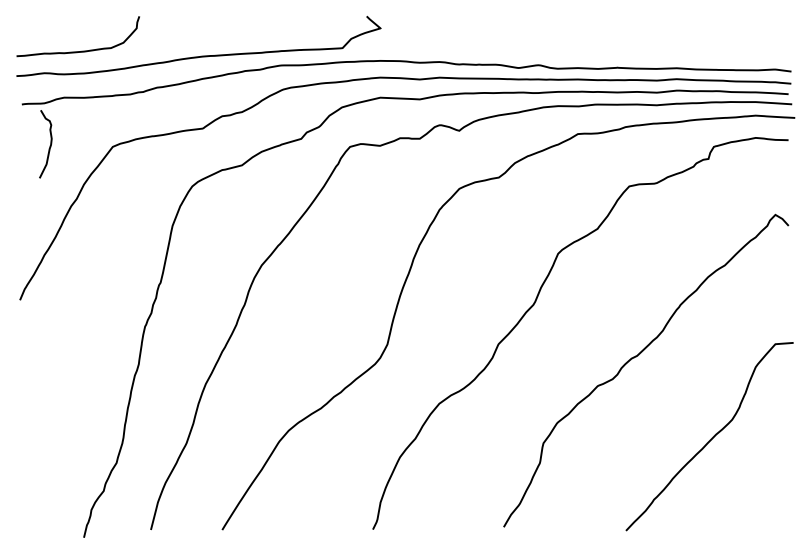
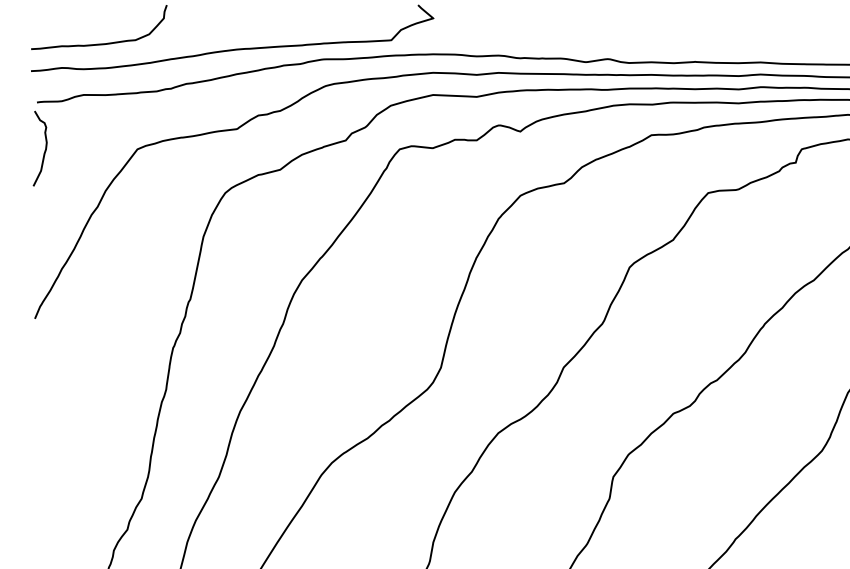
curve: (49, 145) -> (44, 150), moved

